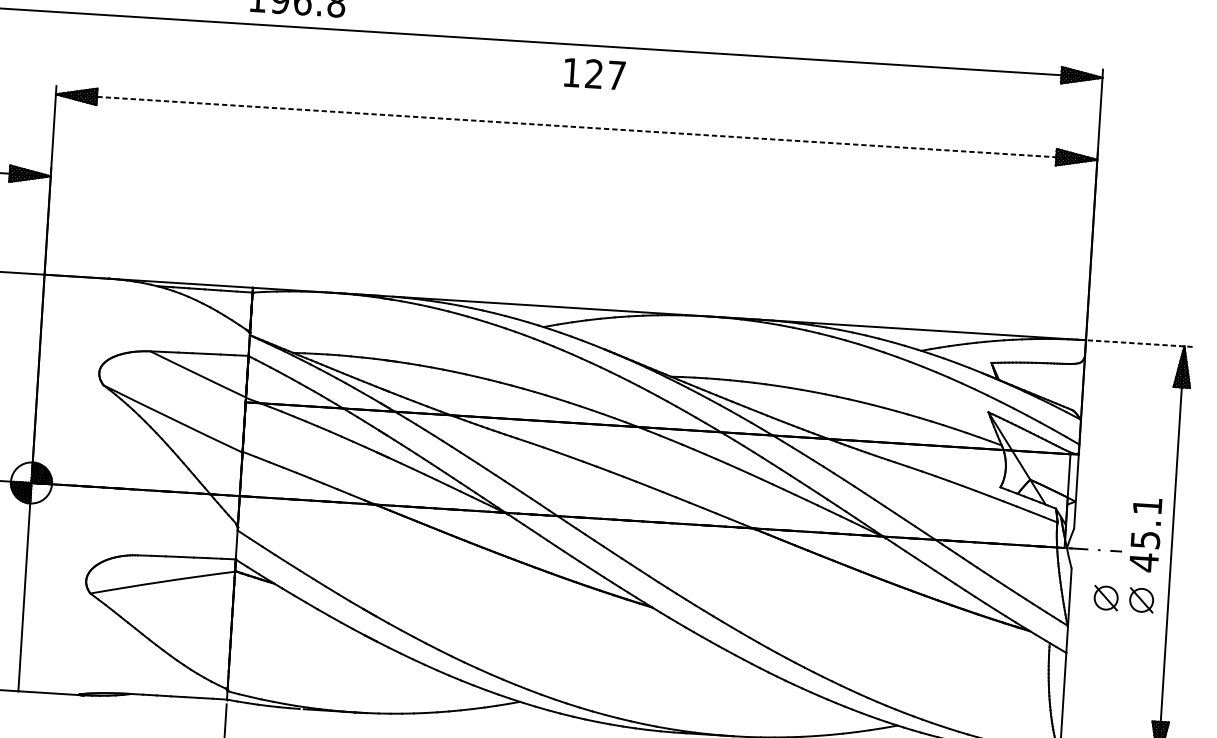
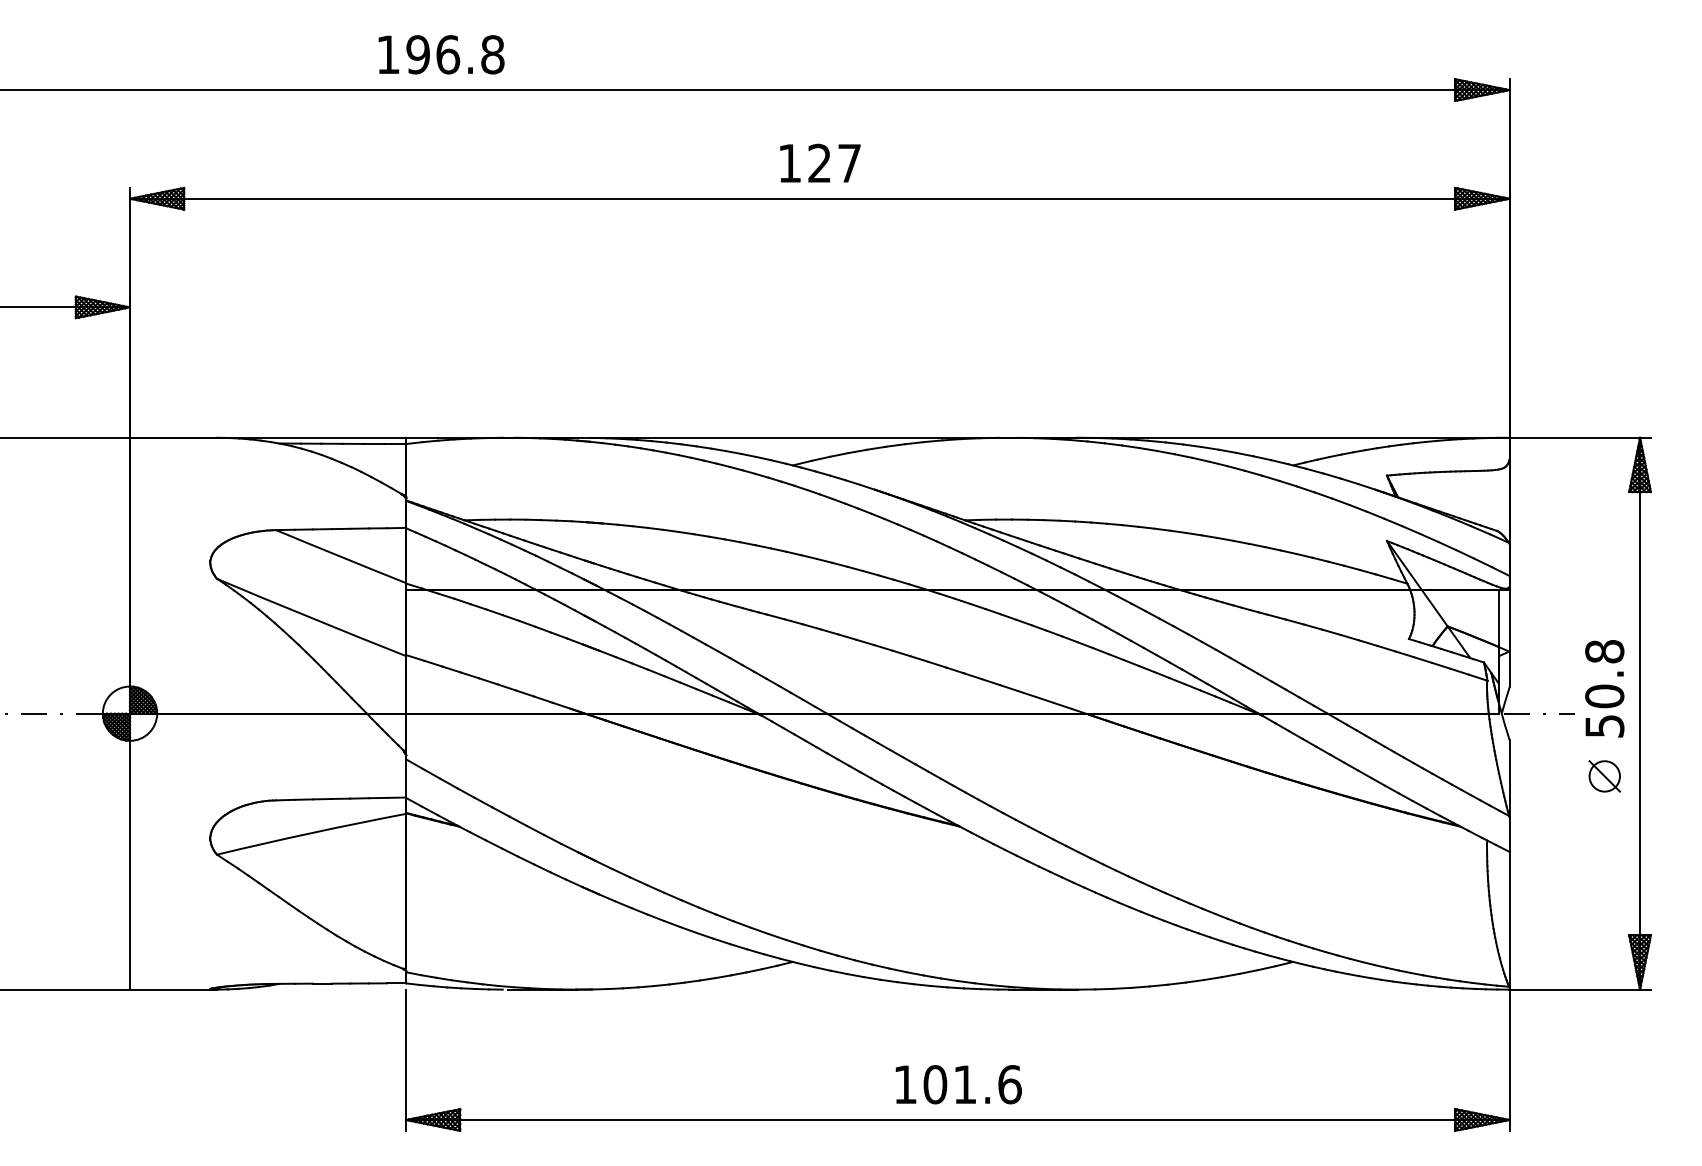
text: (594, 73) -> (820, 162), moved
line: (576, 126) -> (819, 198), dashed -> solid
line: (1139, 343) -> (1580, 437), dashed -> solid
text: (1145, 534) -> (1604, 689), 45.1 -> 50.8
part: (1105, 598) -> (1557, 776), removed

